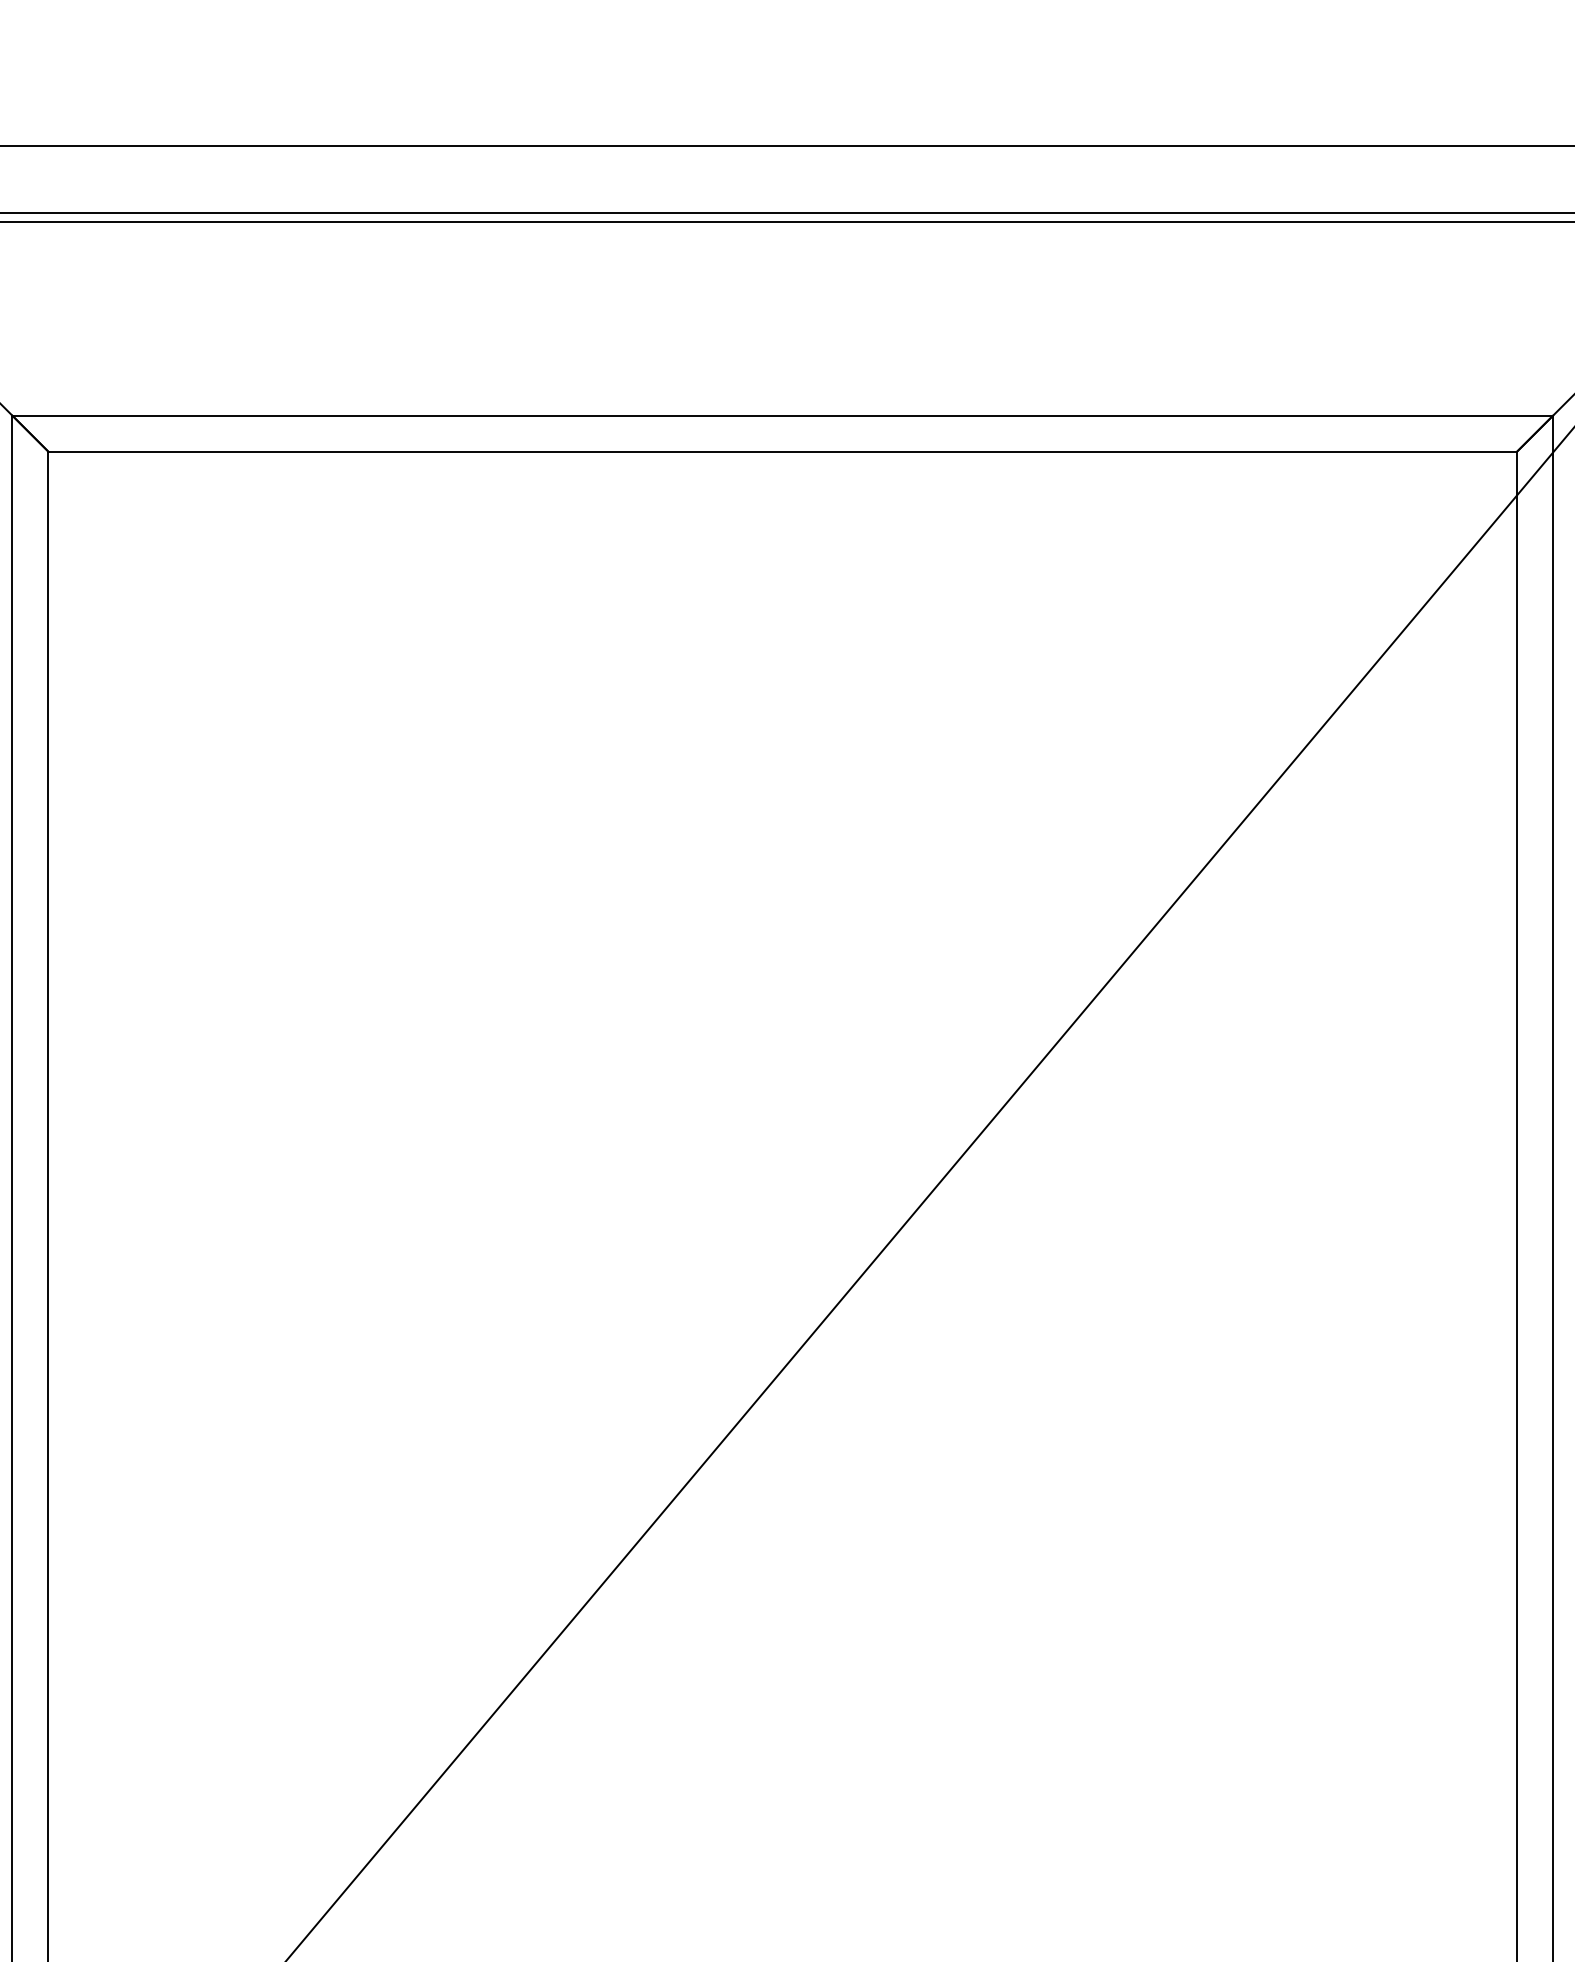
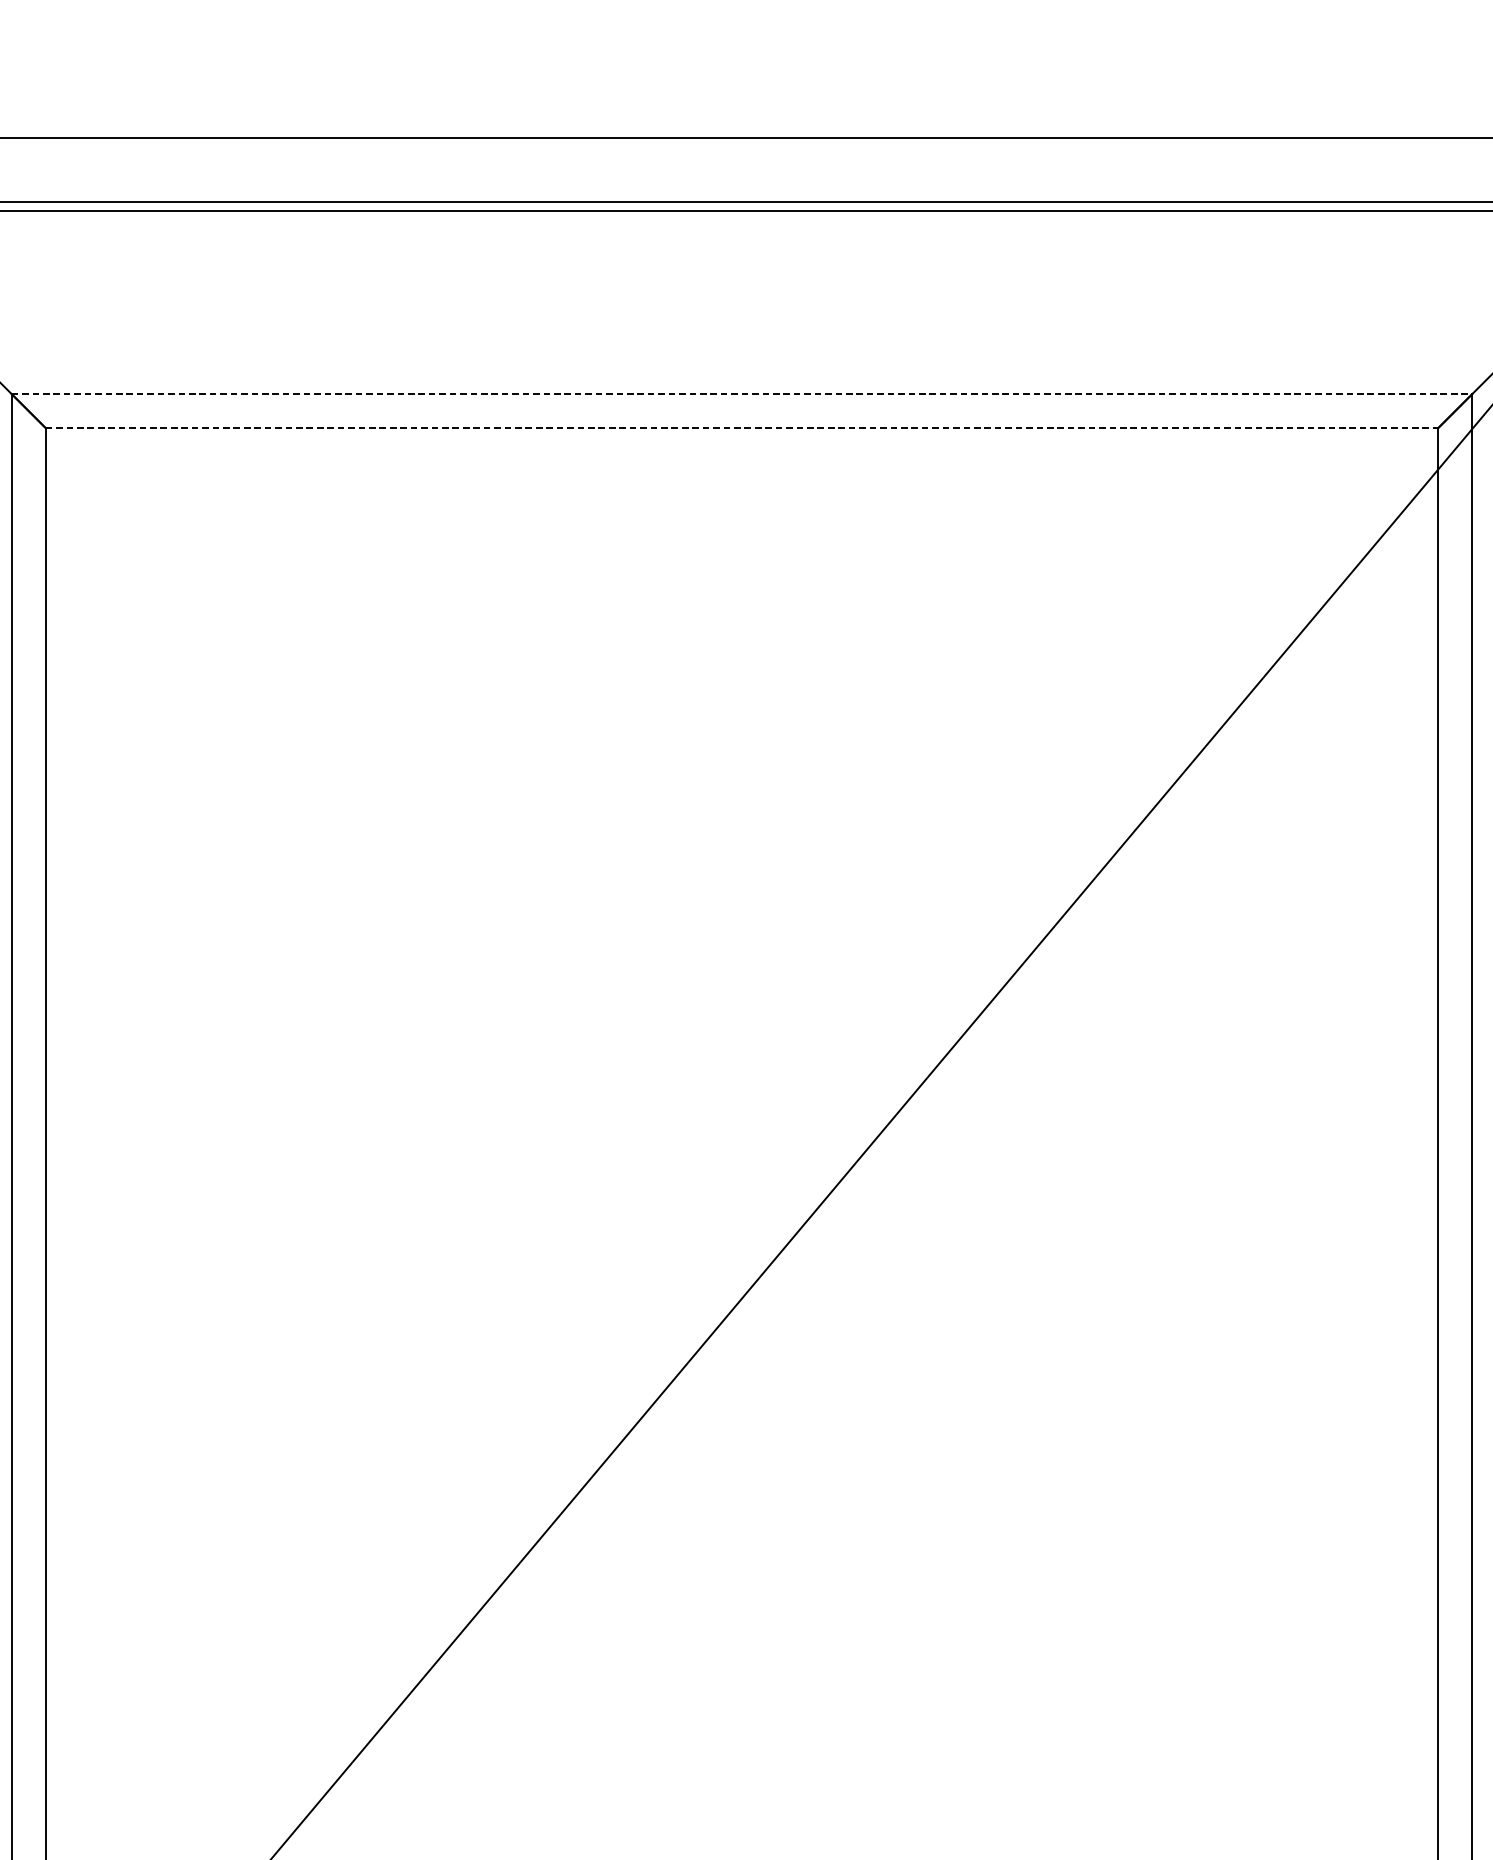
line: (783, 415) -> (742, 393), solid -> dashed
line: (783, 451) -> (742, 427), solid -> dashed

